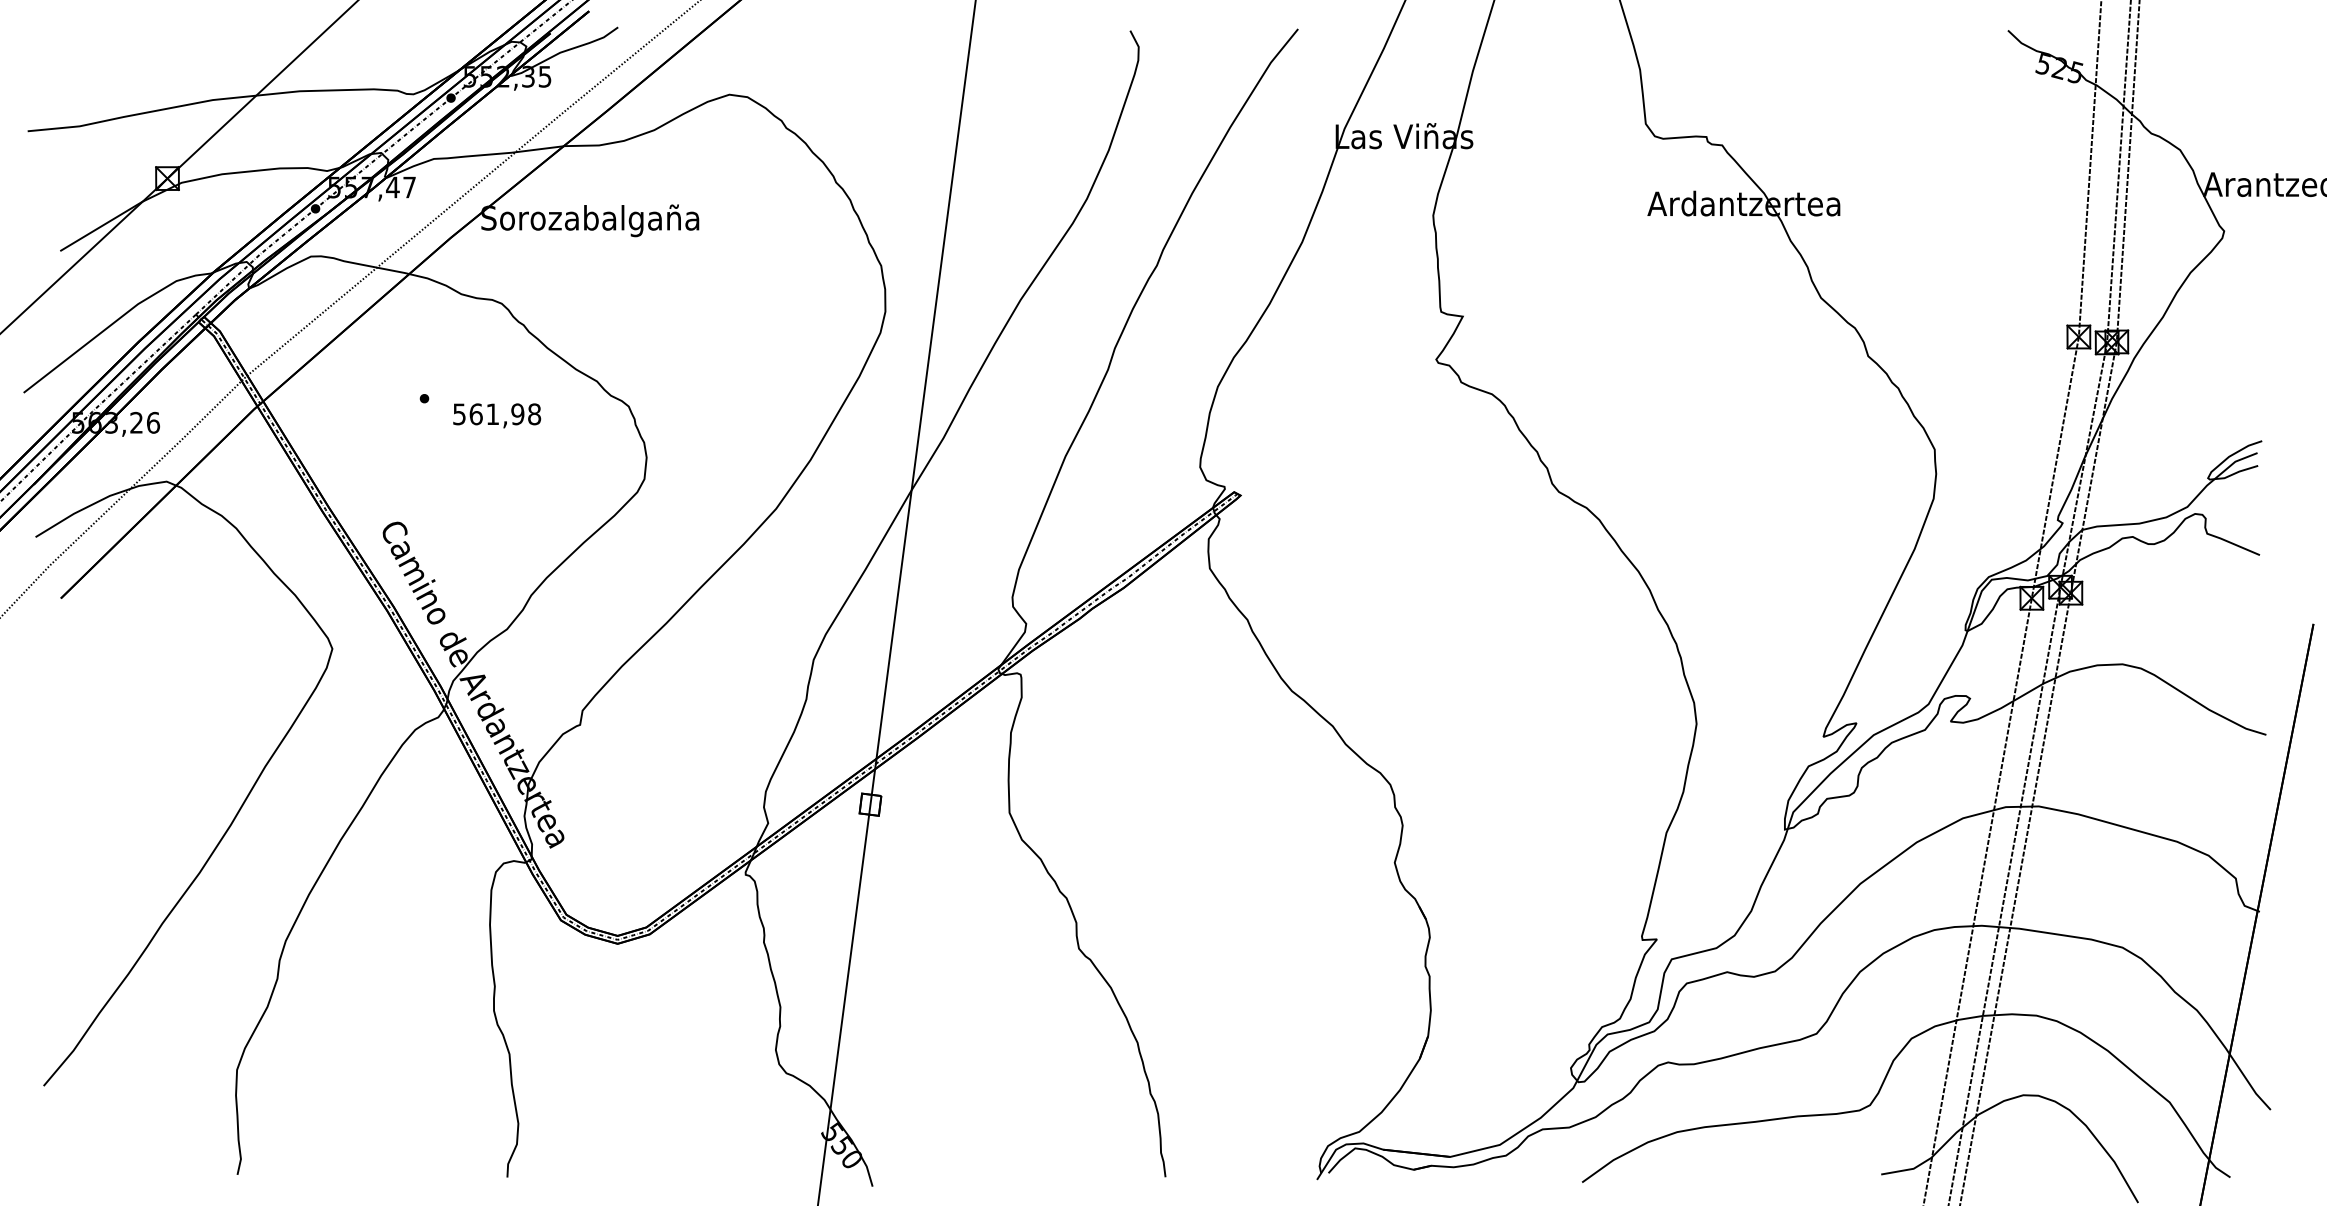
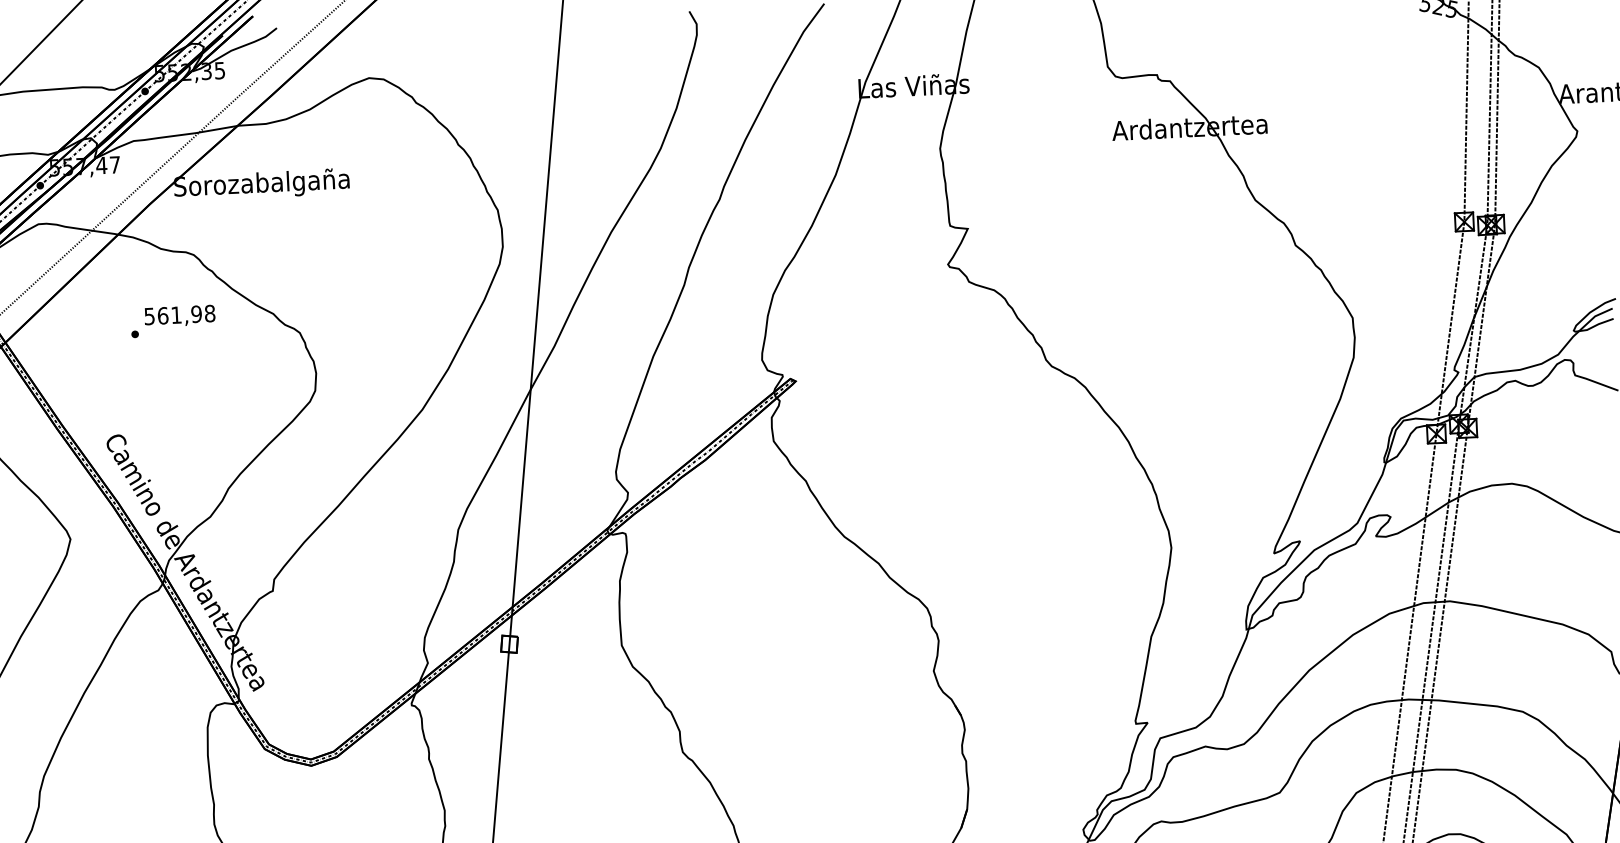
text: (497, 415) -> (180, 315), moved

